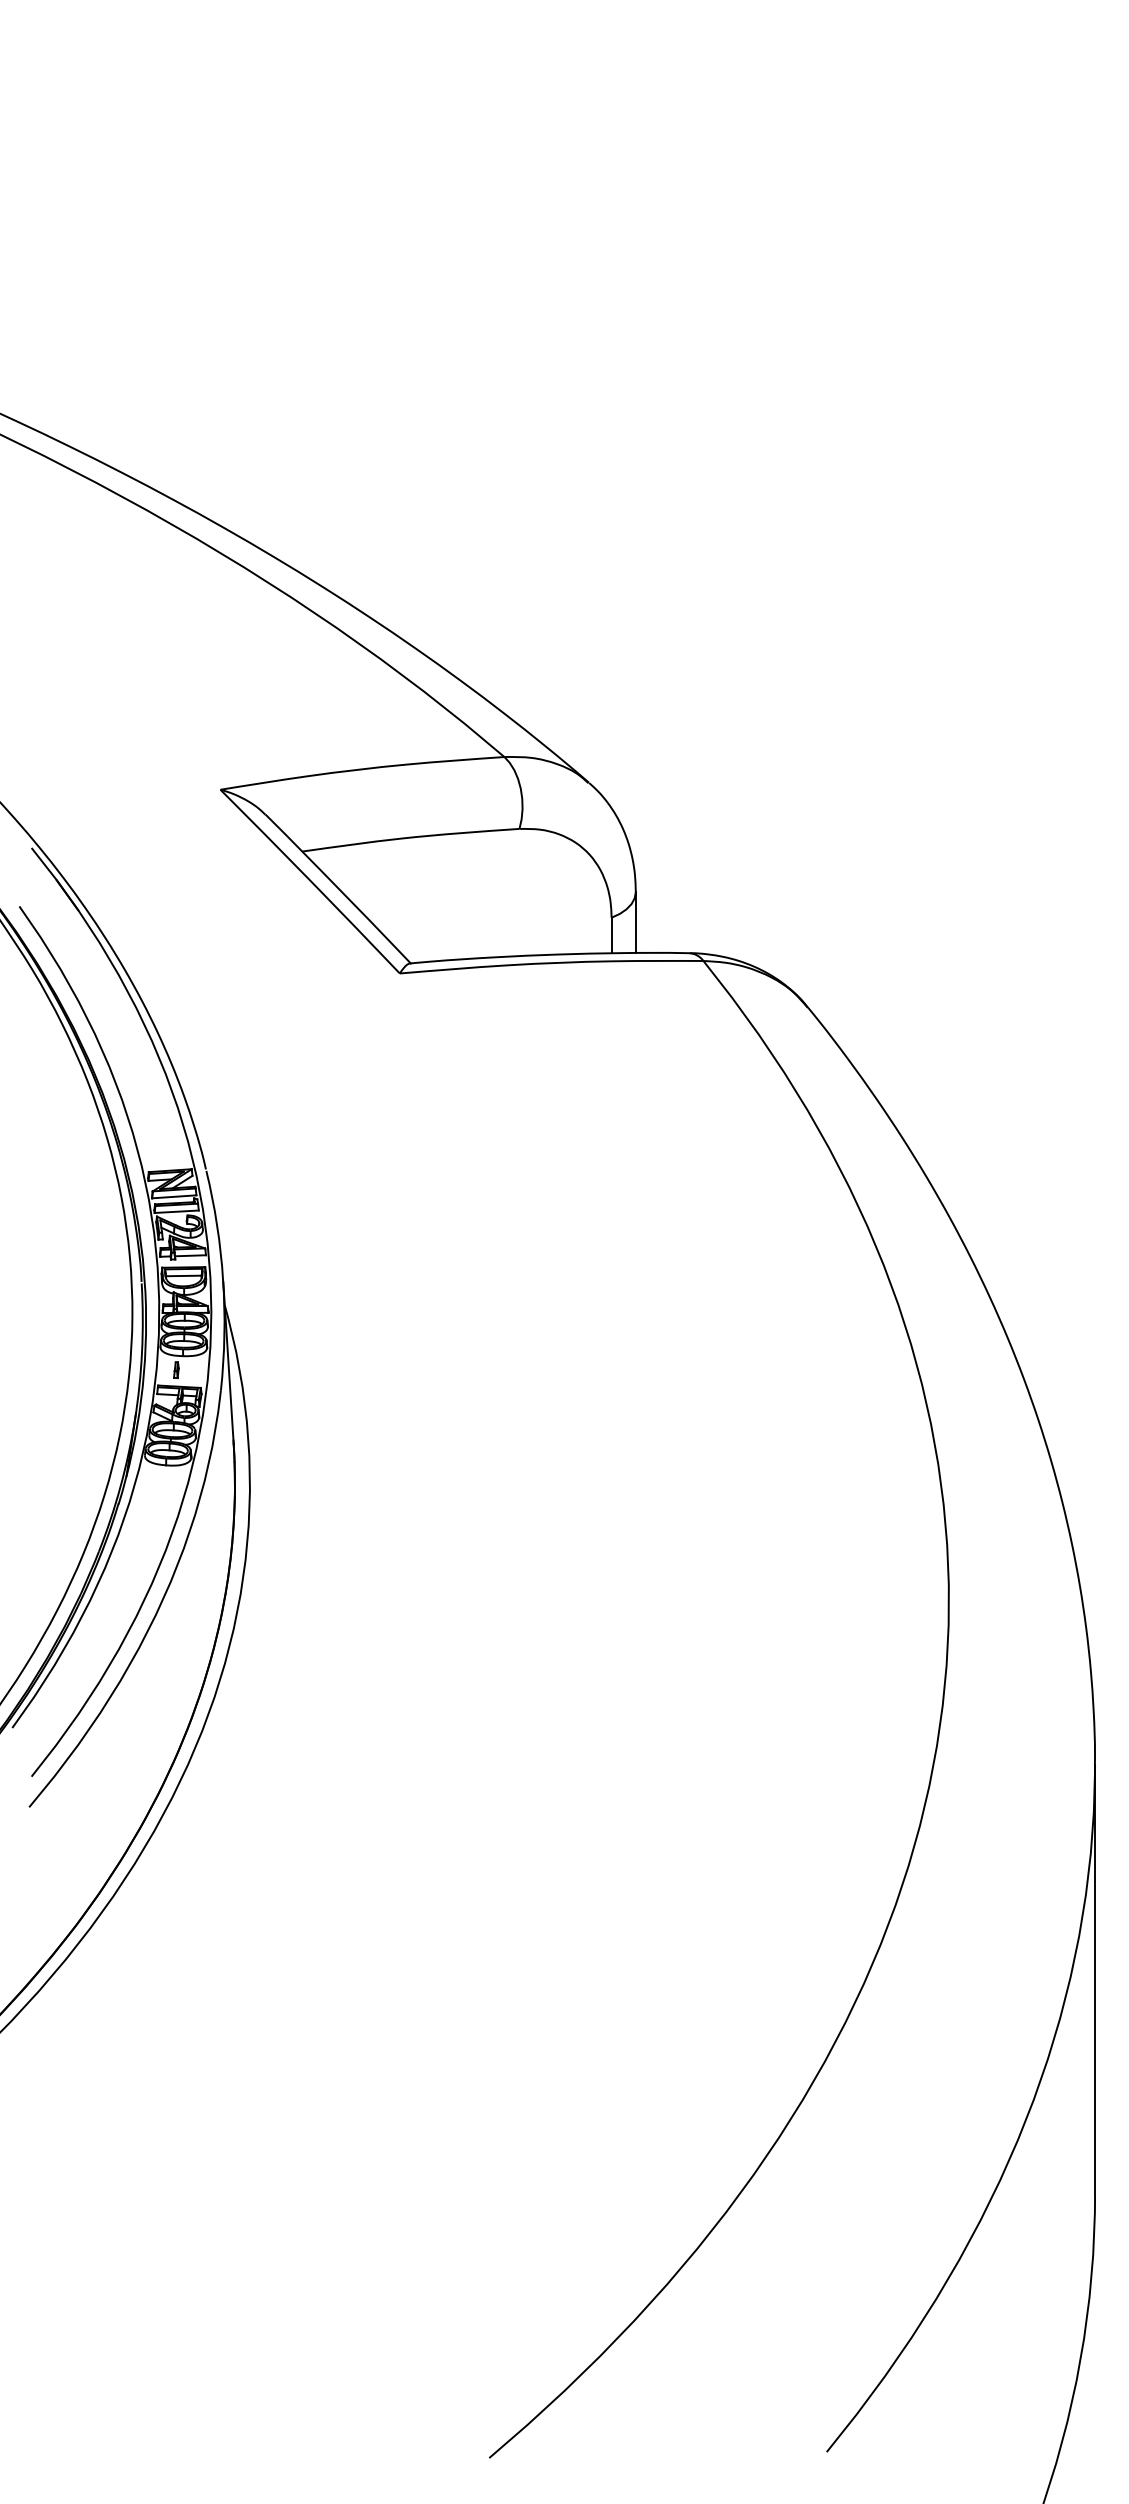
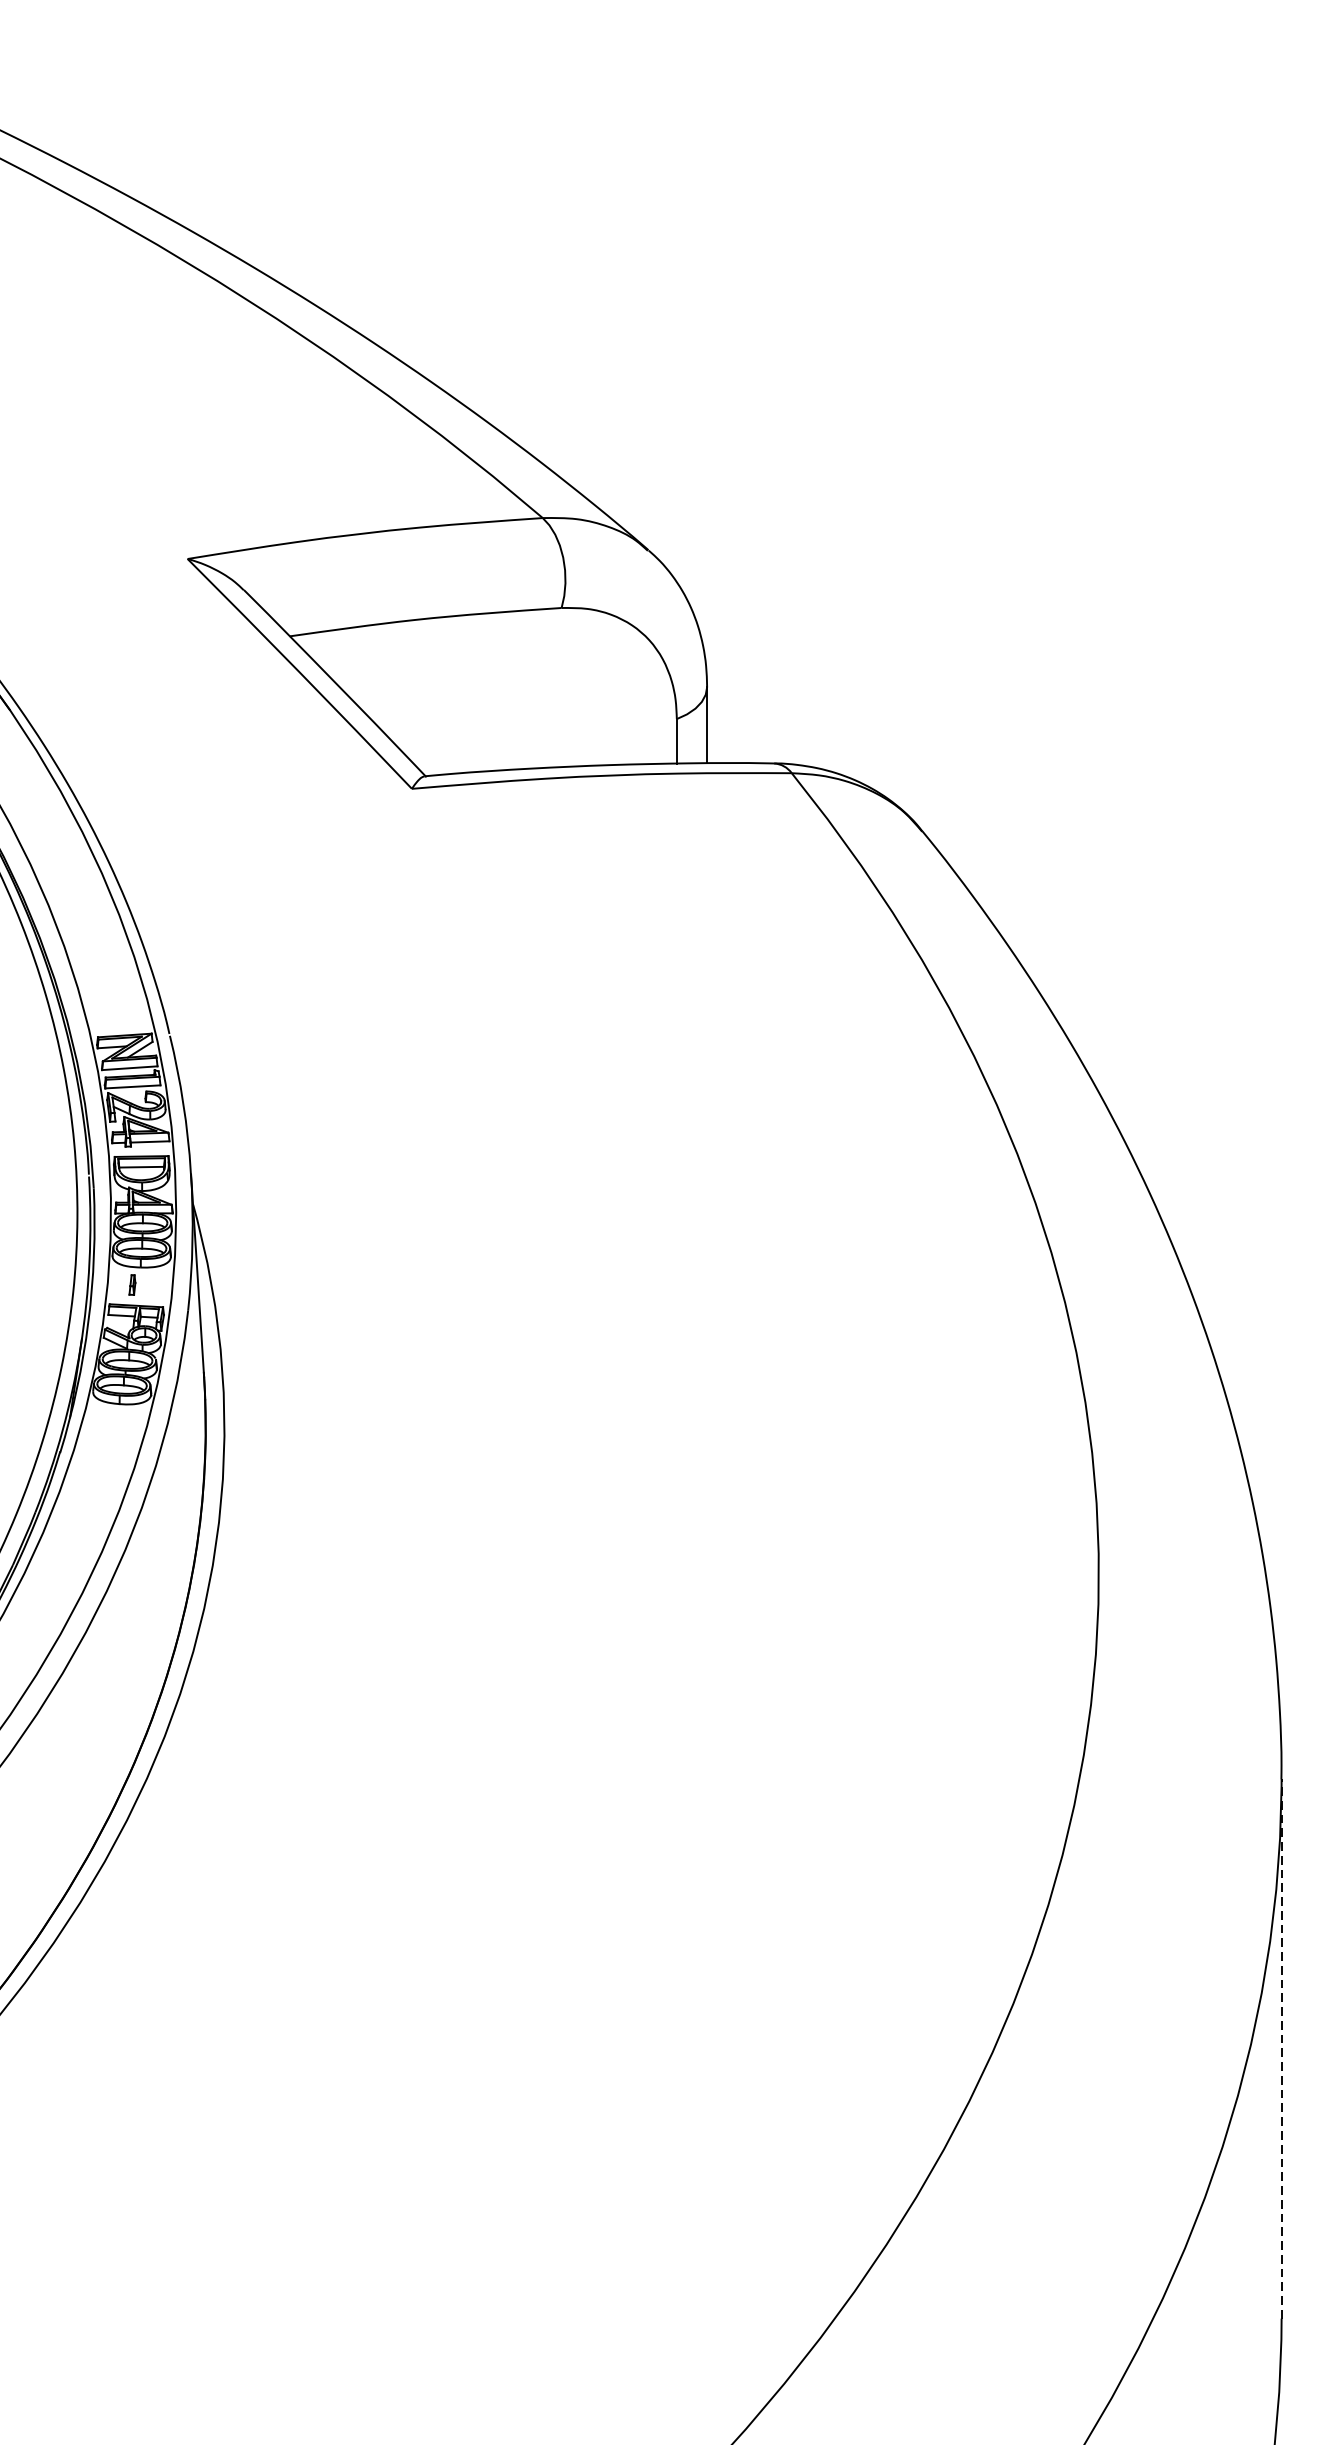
line: (1095, 1980) -> (1282, 2048), solid -> dashed

